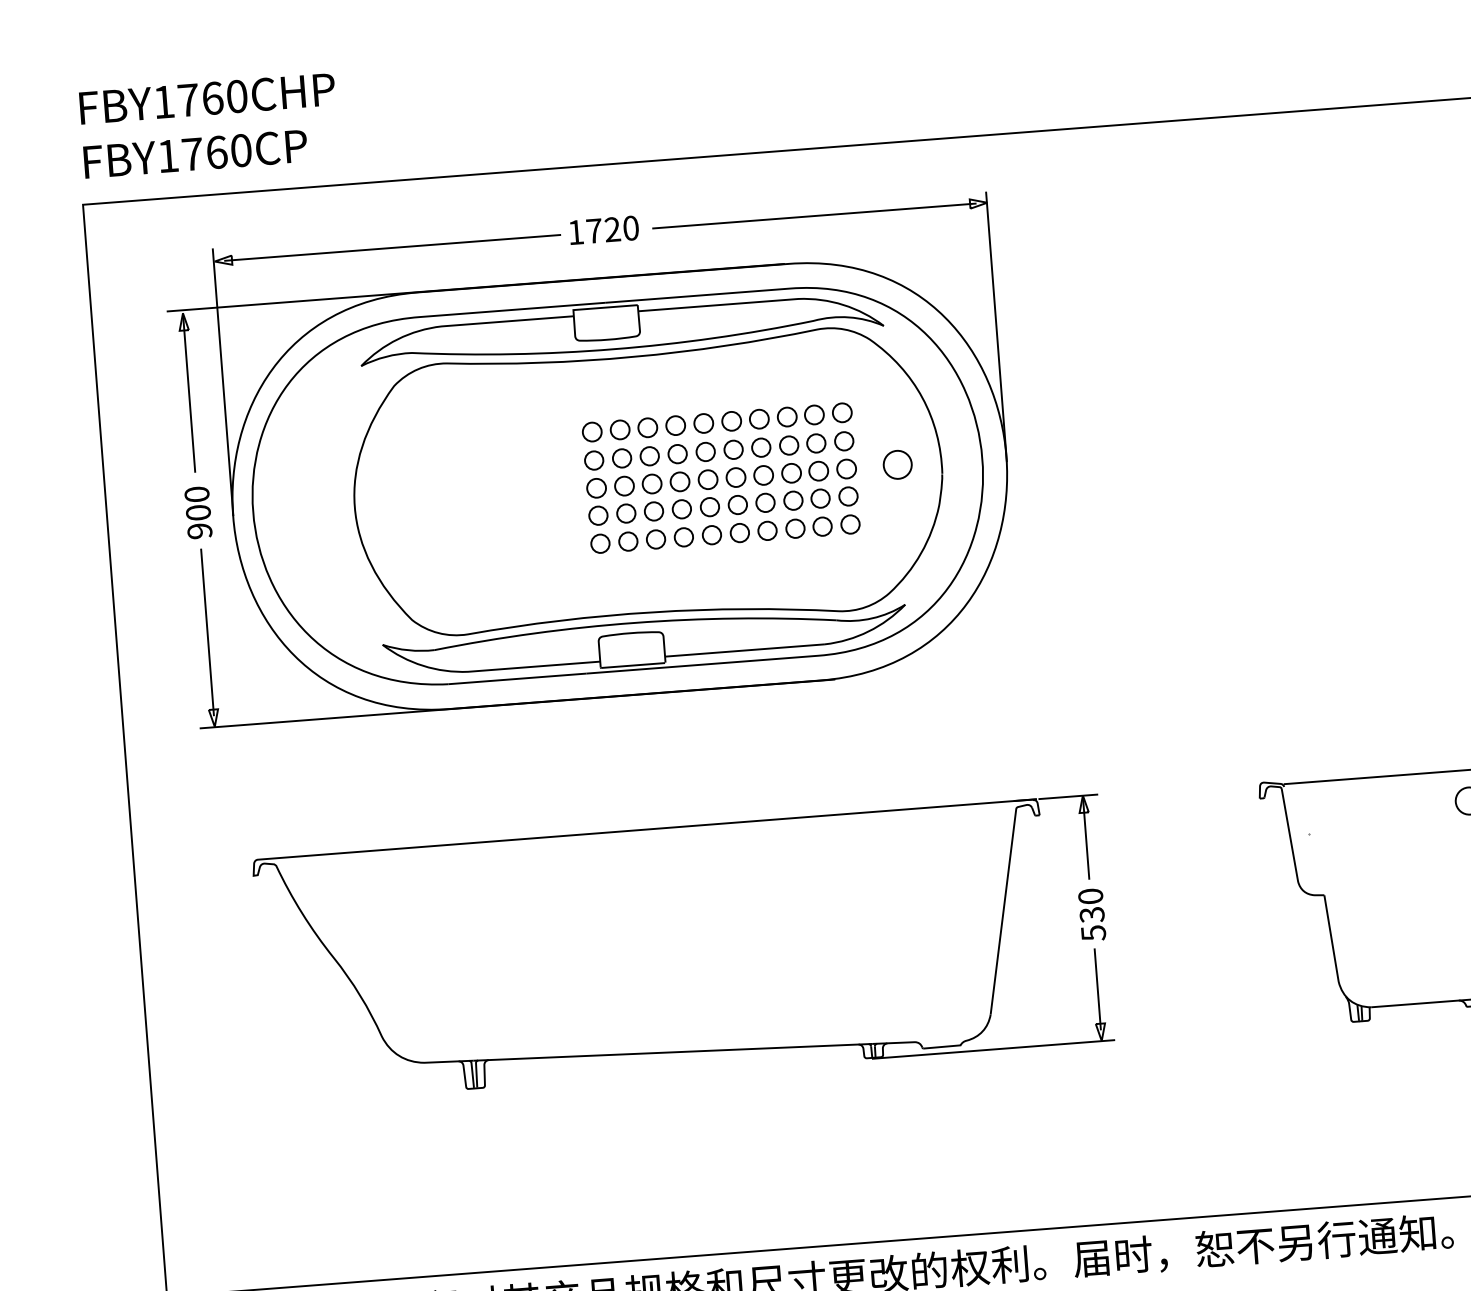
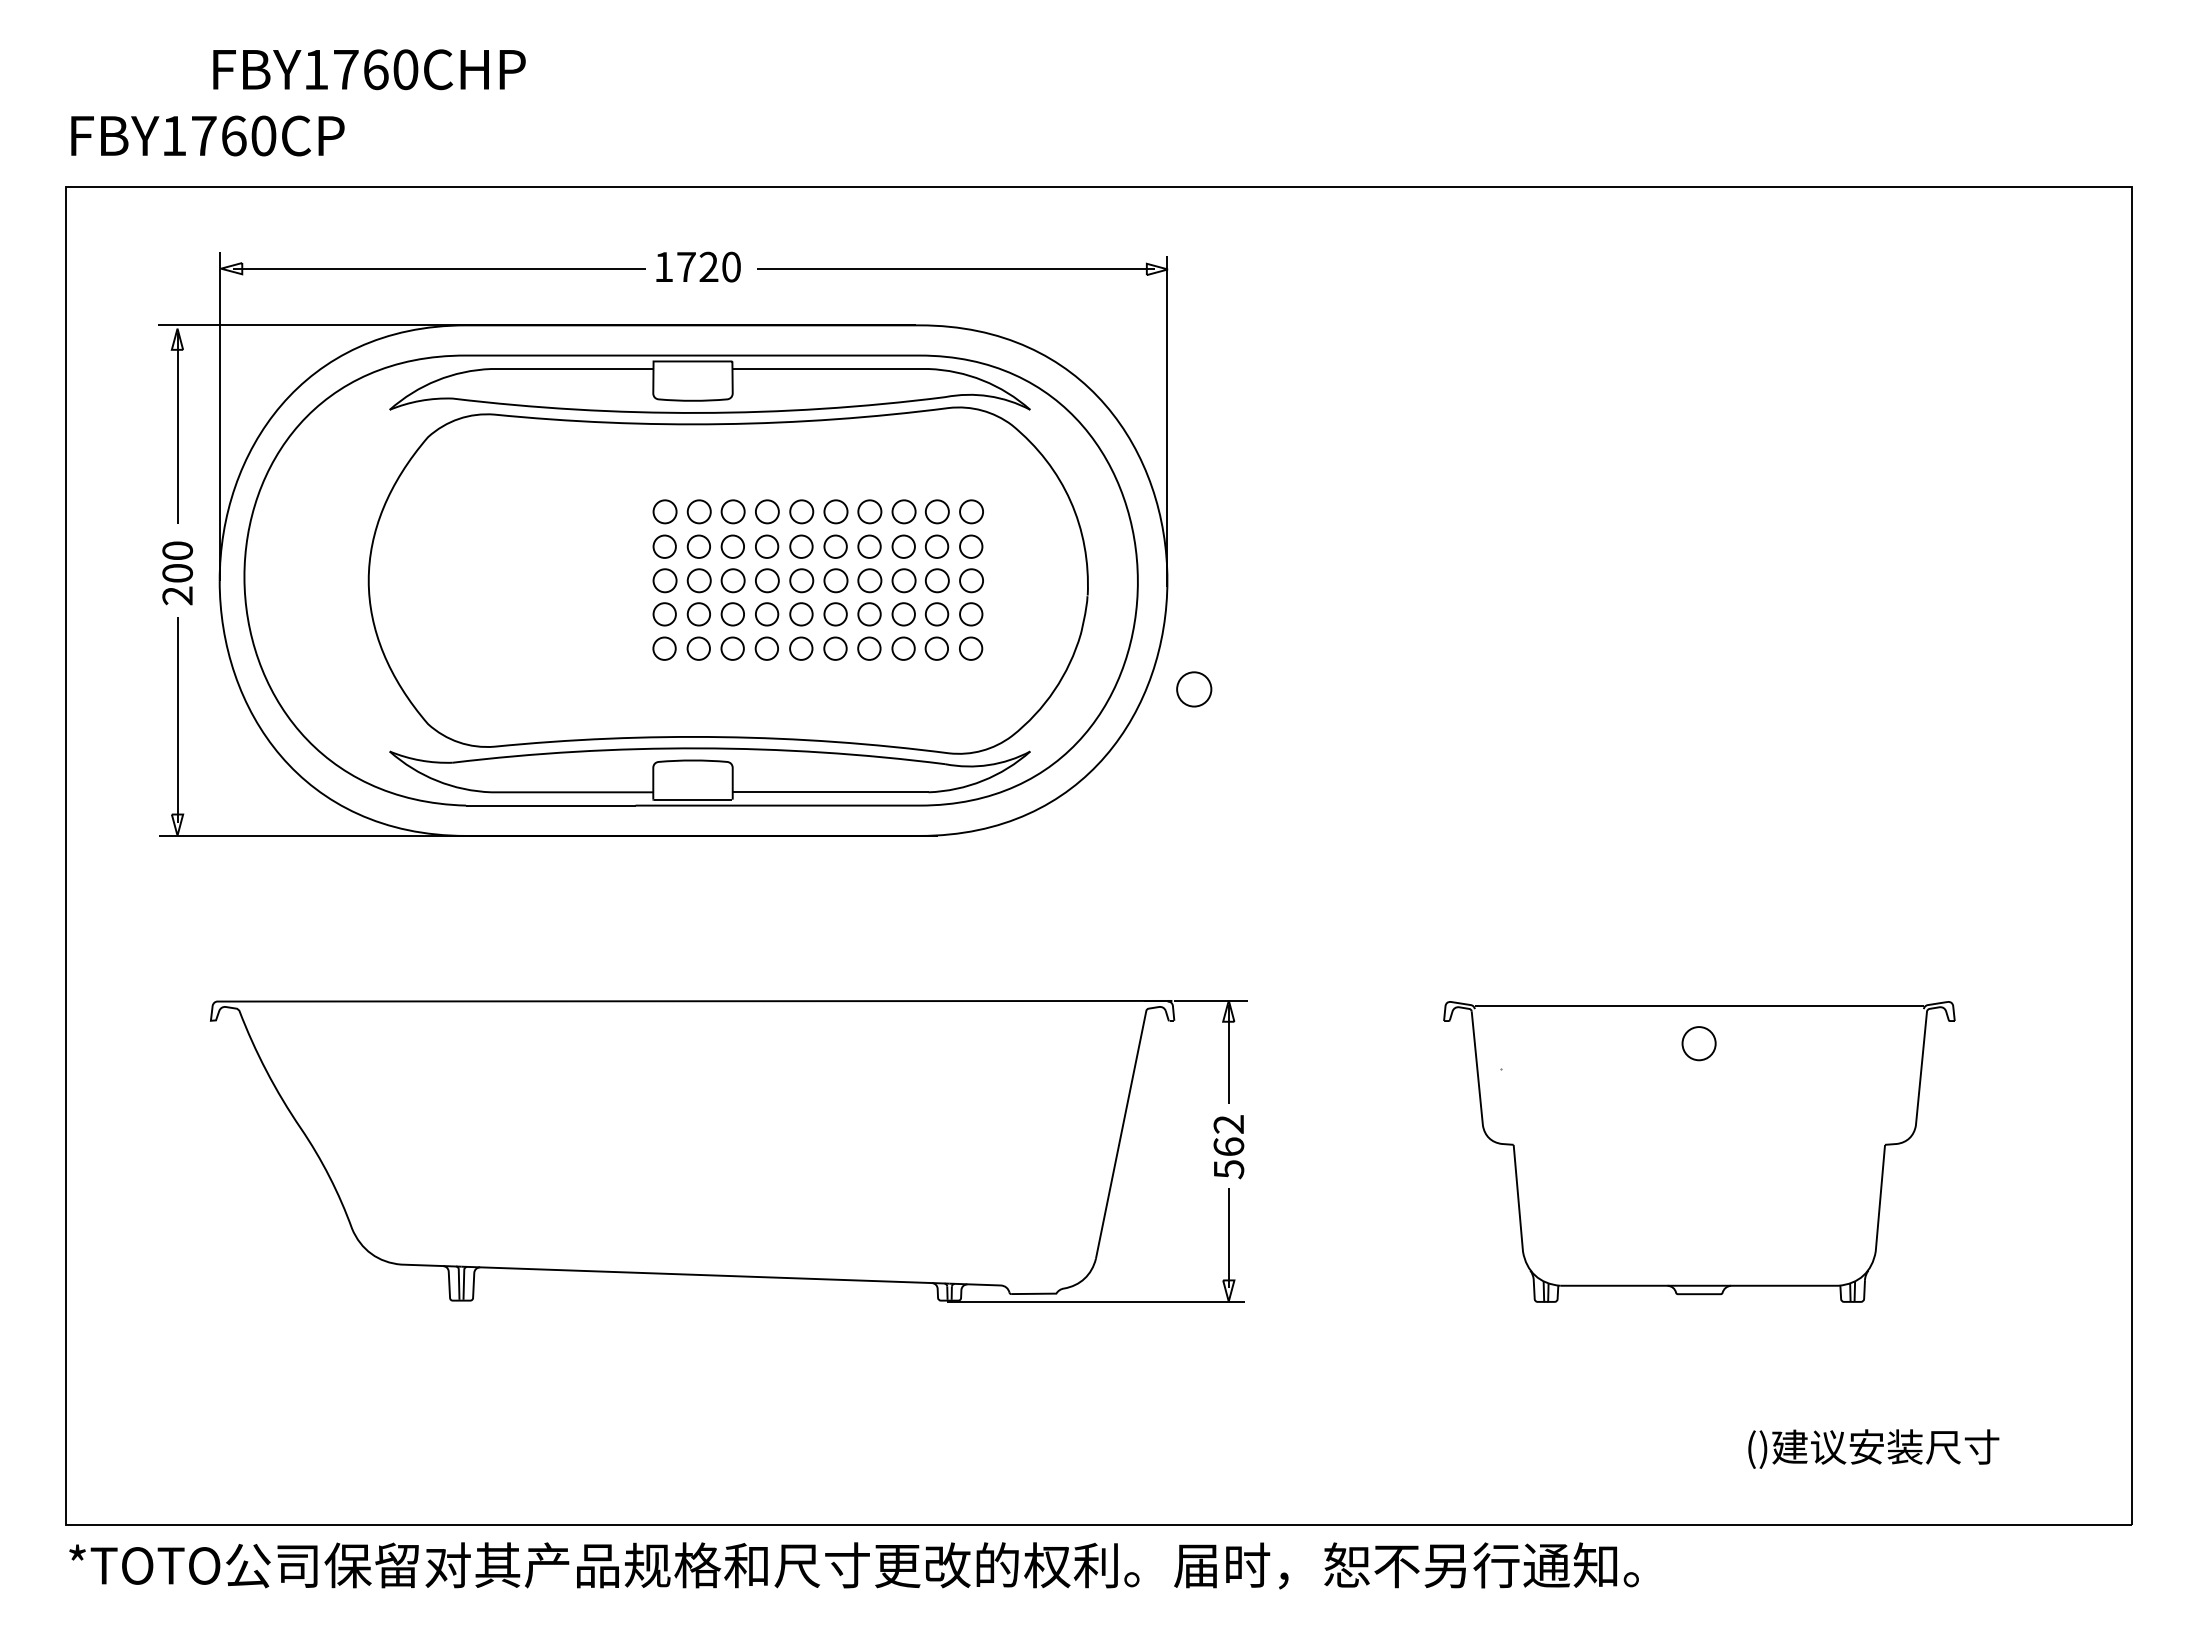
text: (207, 98) -> (369, 69), moved
part: (897, 464) -> (1194, 689), moved
text: (199, 530) -> (177, 595), 900 -> 200
text: (1091, 905) -> (1228, 1135), 530 -> 562

